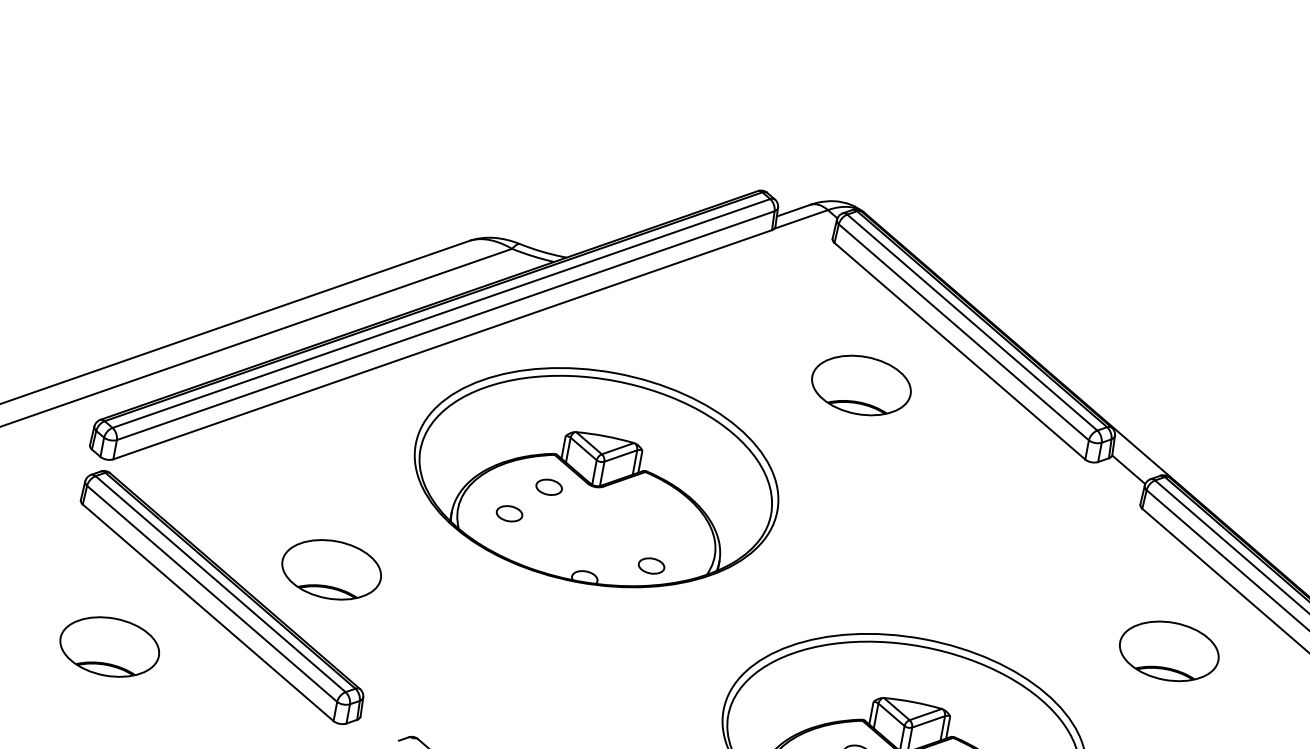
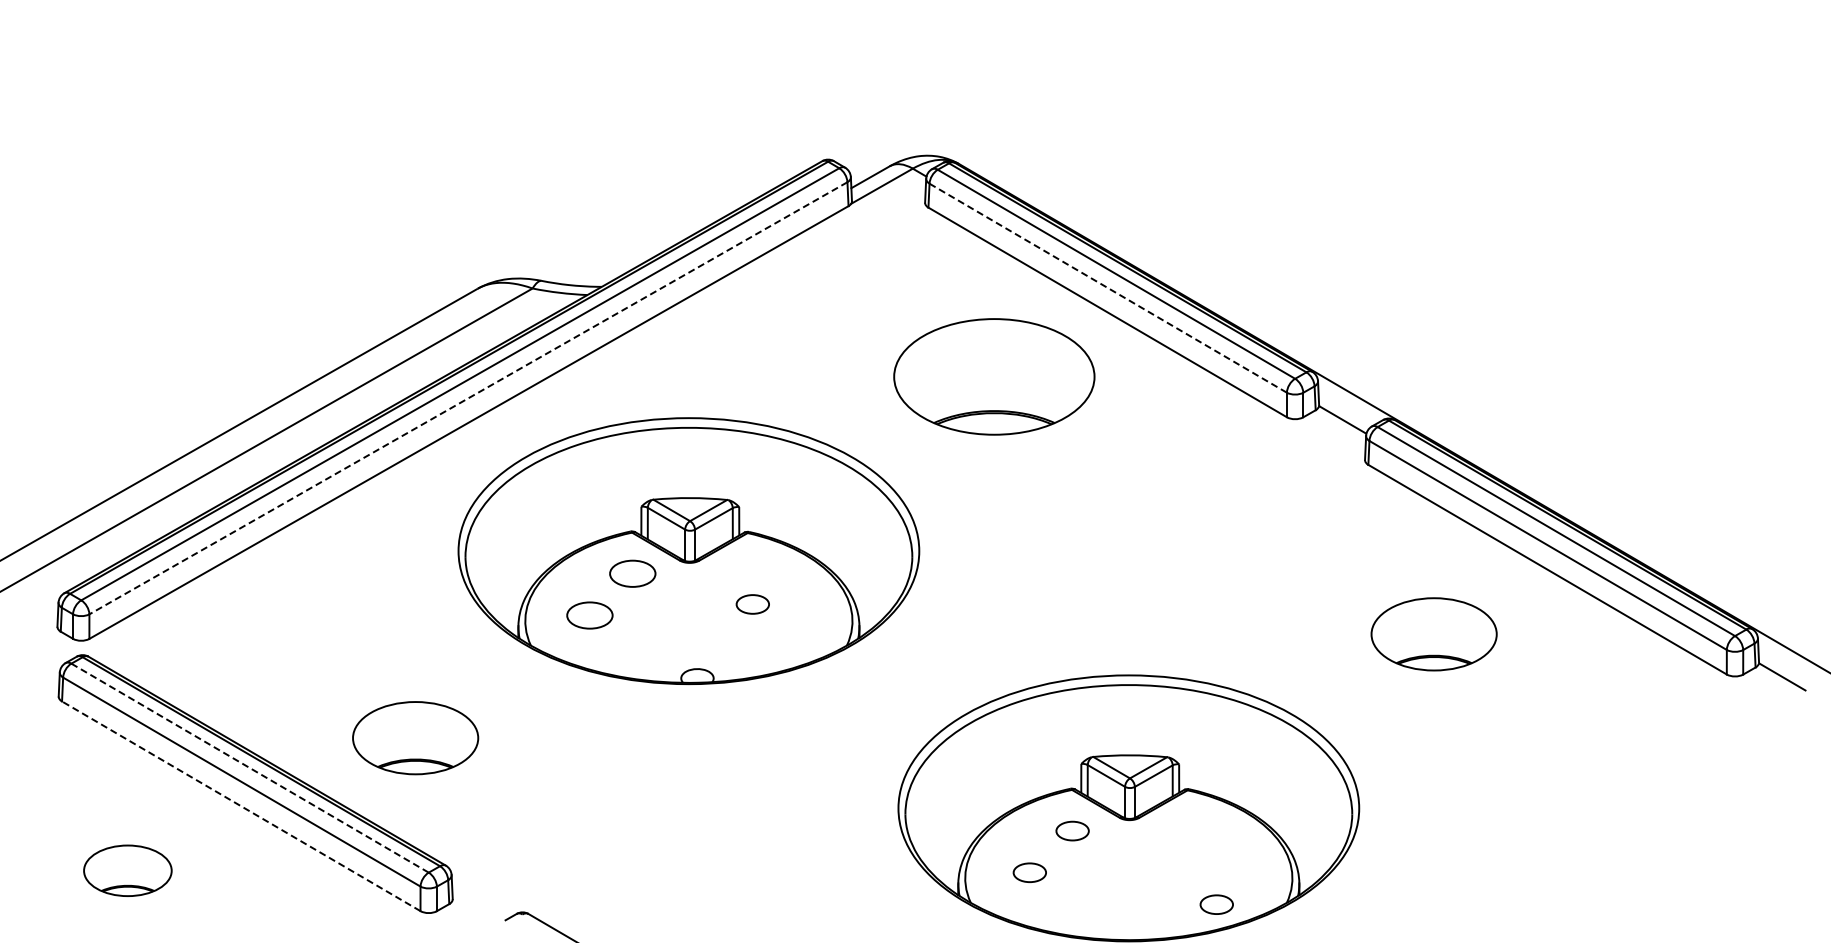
line: (445, 325) -> (468, 398), solid -> dashed
line: (964, 332) -> (1108, 288), solid -> dashed
part: (860, 385) -> (993, 377), size x1.6
part: (549, 487) -> (632, 573), size x1.4
part: (509, 513) -> (589, 615), size x1.4
part: (651, 566) -> (752, 604), moved
part: (331, 570) -> (415, 738), moved
line: (220, 584) -> (250, 768), solid -> dashed
line: (208, 612) -> (241, 806), solid -> dashed
part: (109, 646) -> (127, 870), size x0.7

